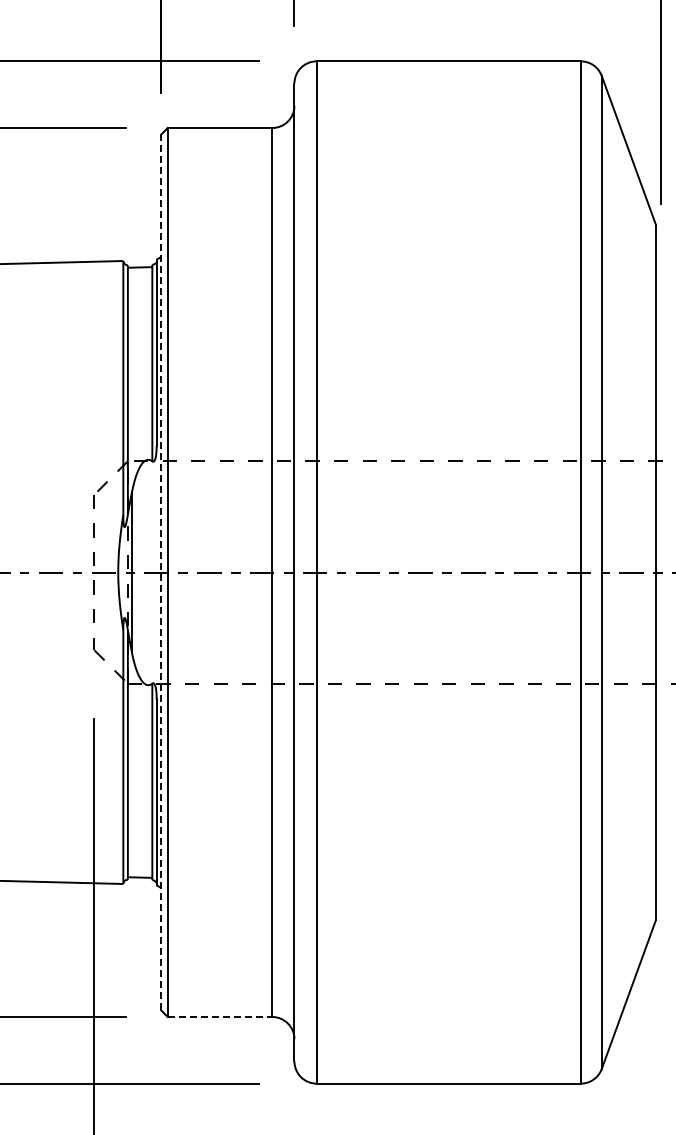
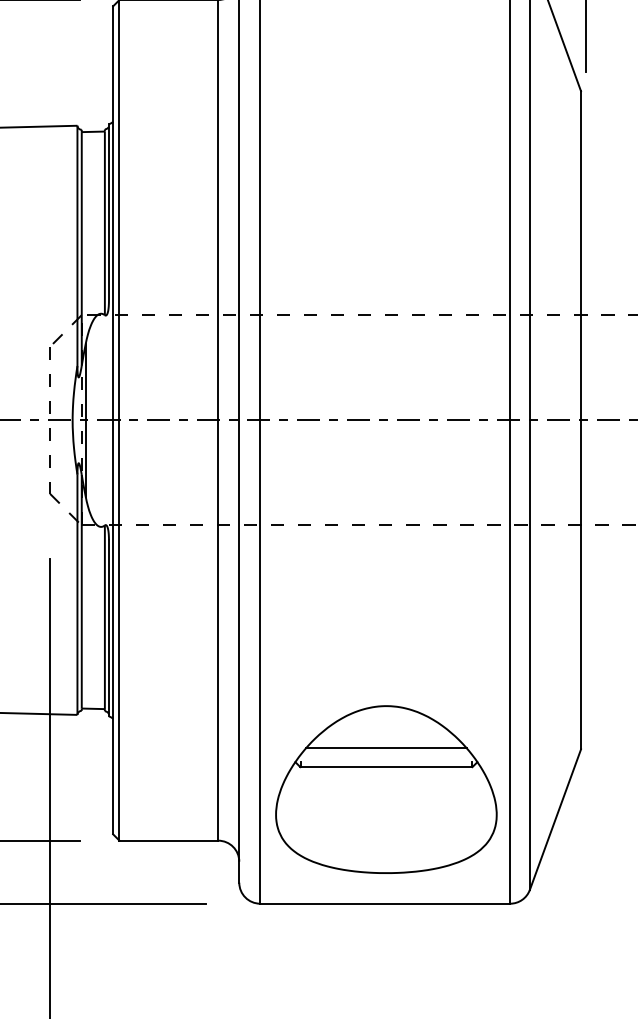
line: (161, 572) -> (113, 420), dashed -> solid
part: (449, 962) -> (385, 789), added
line: (220, 1016) -> (169, 840), dashed -> solid

